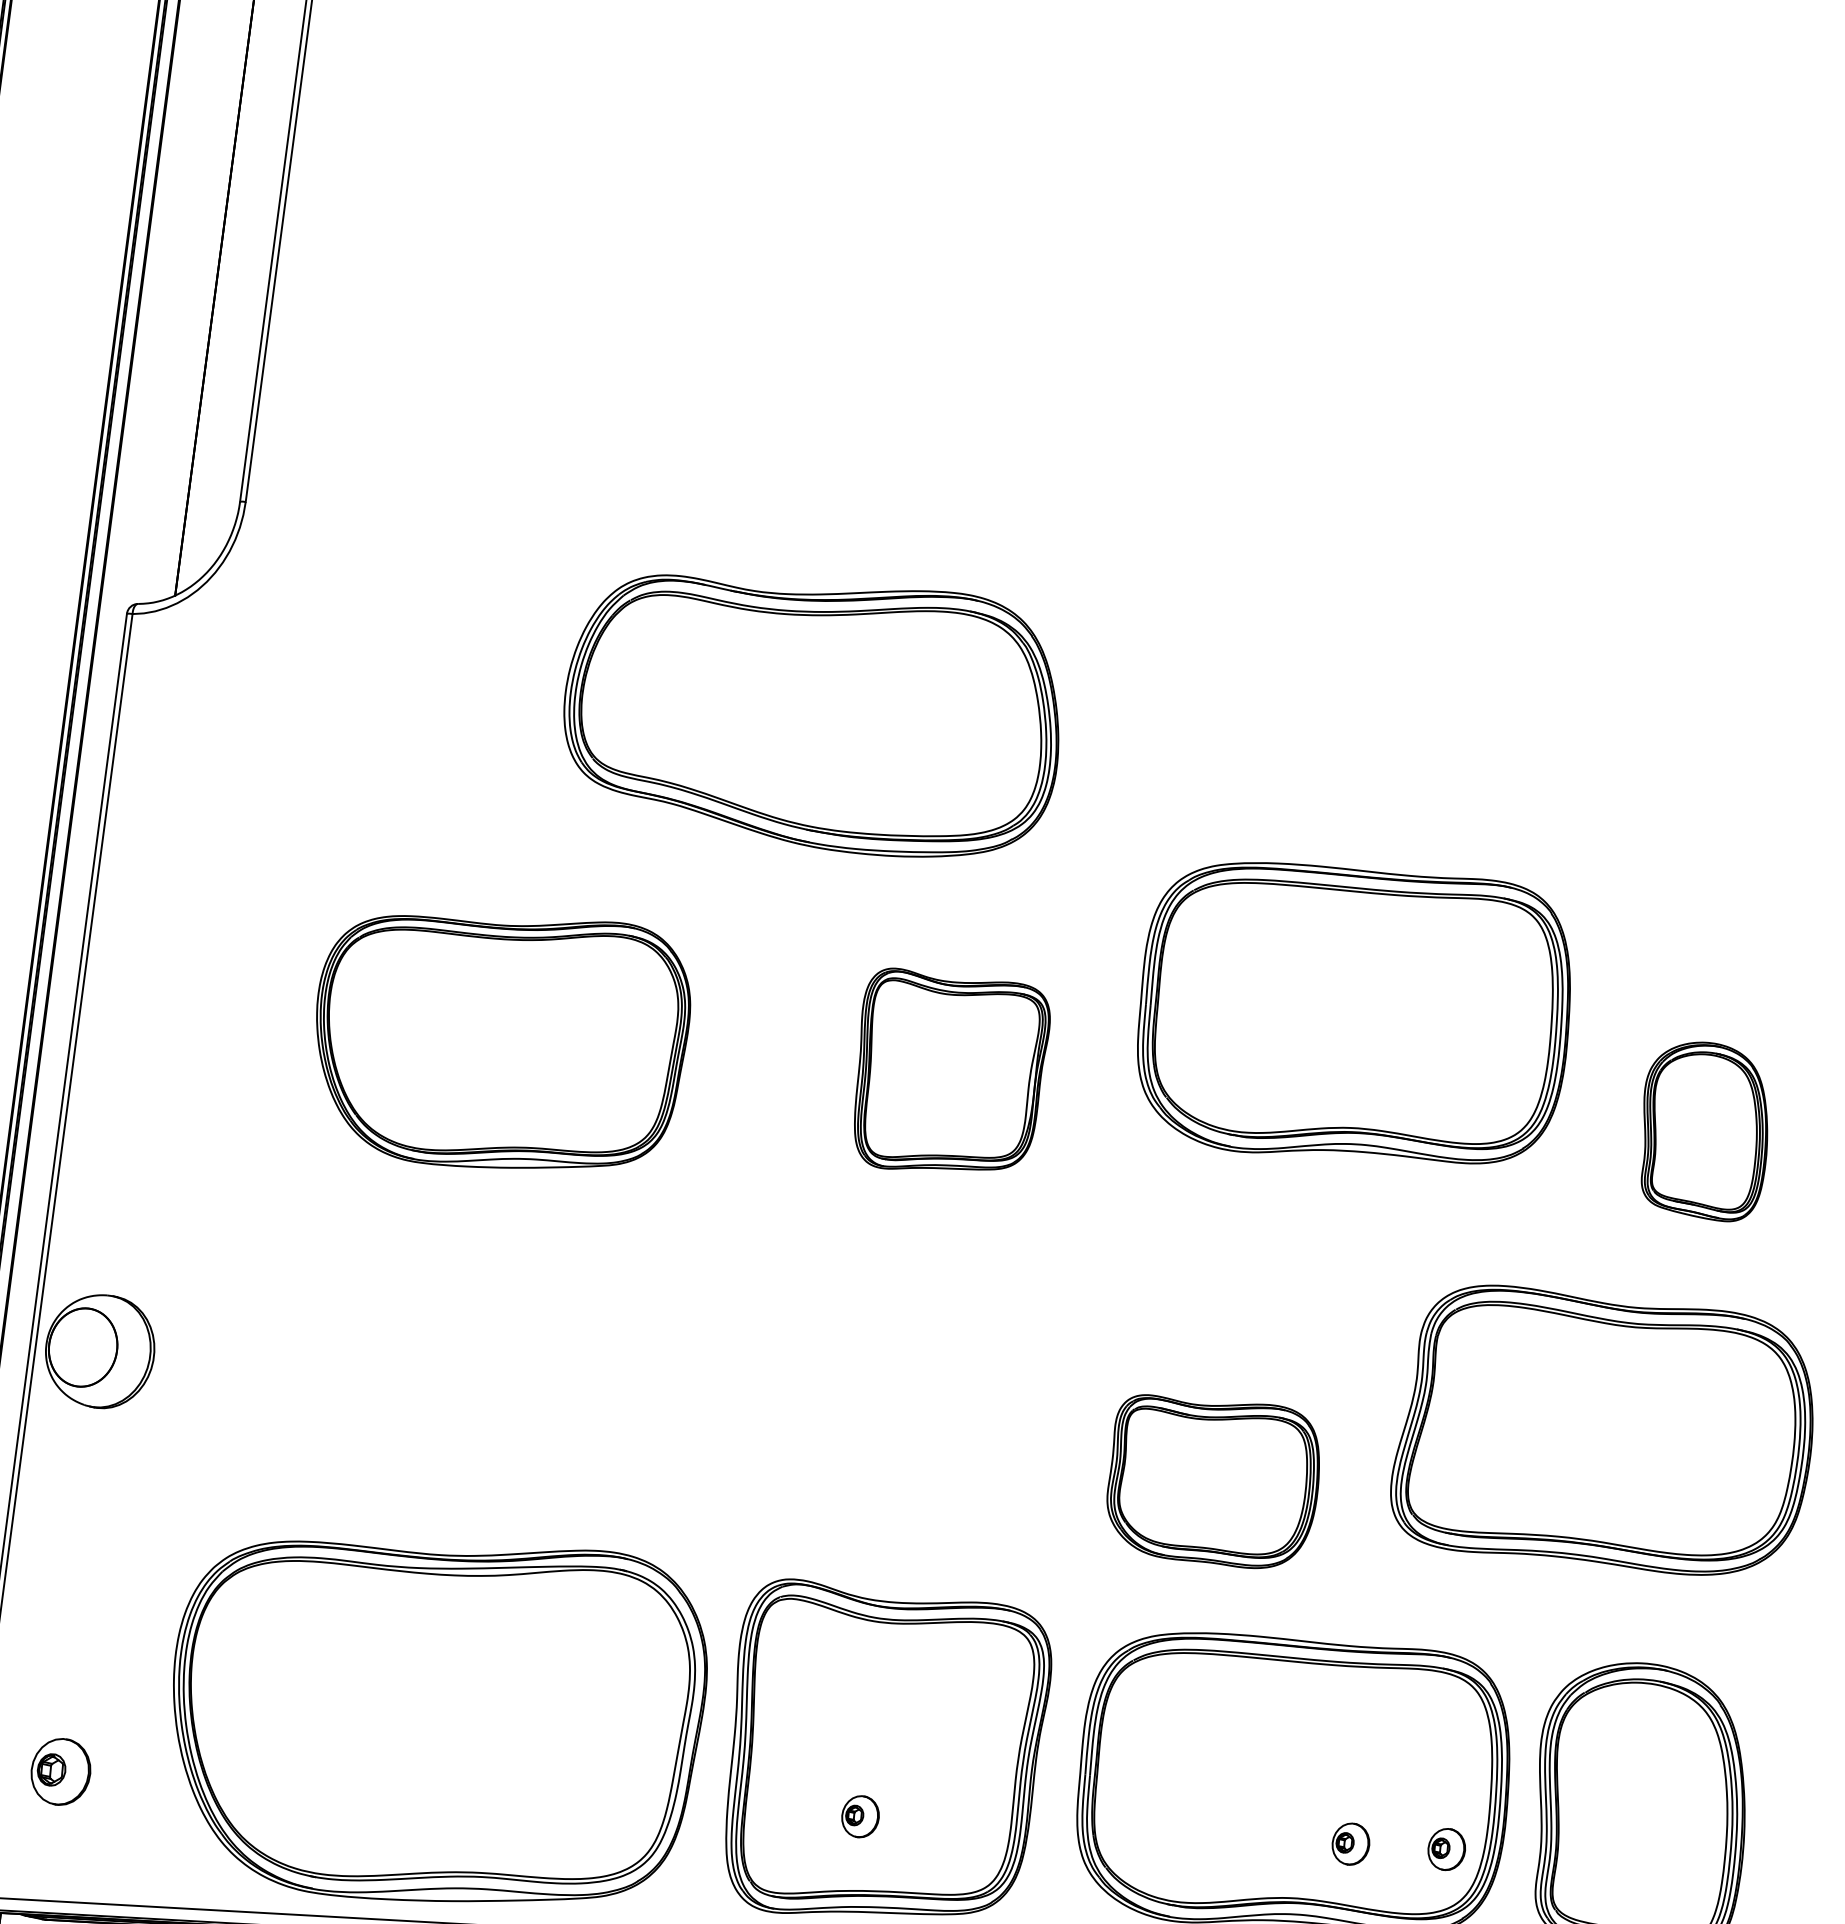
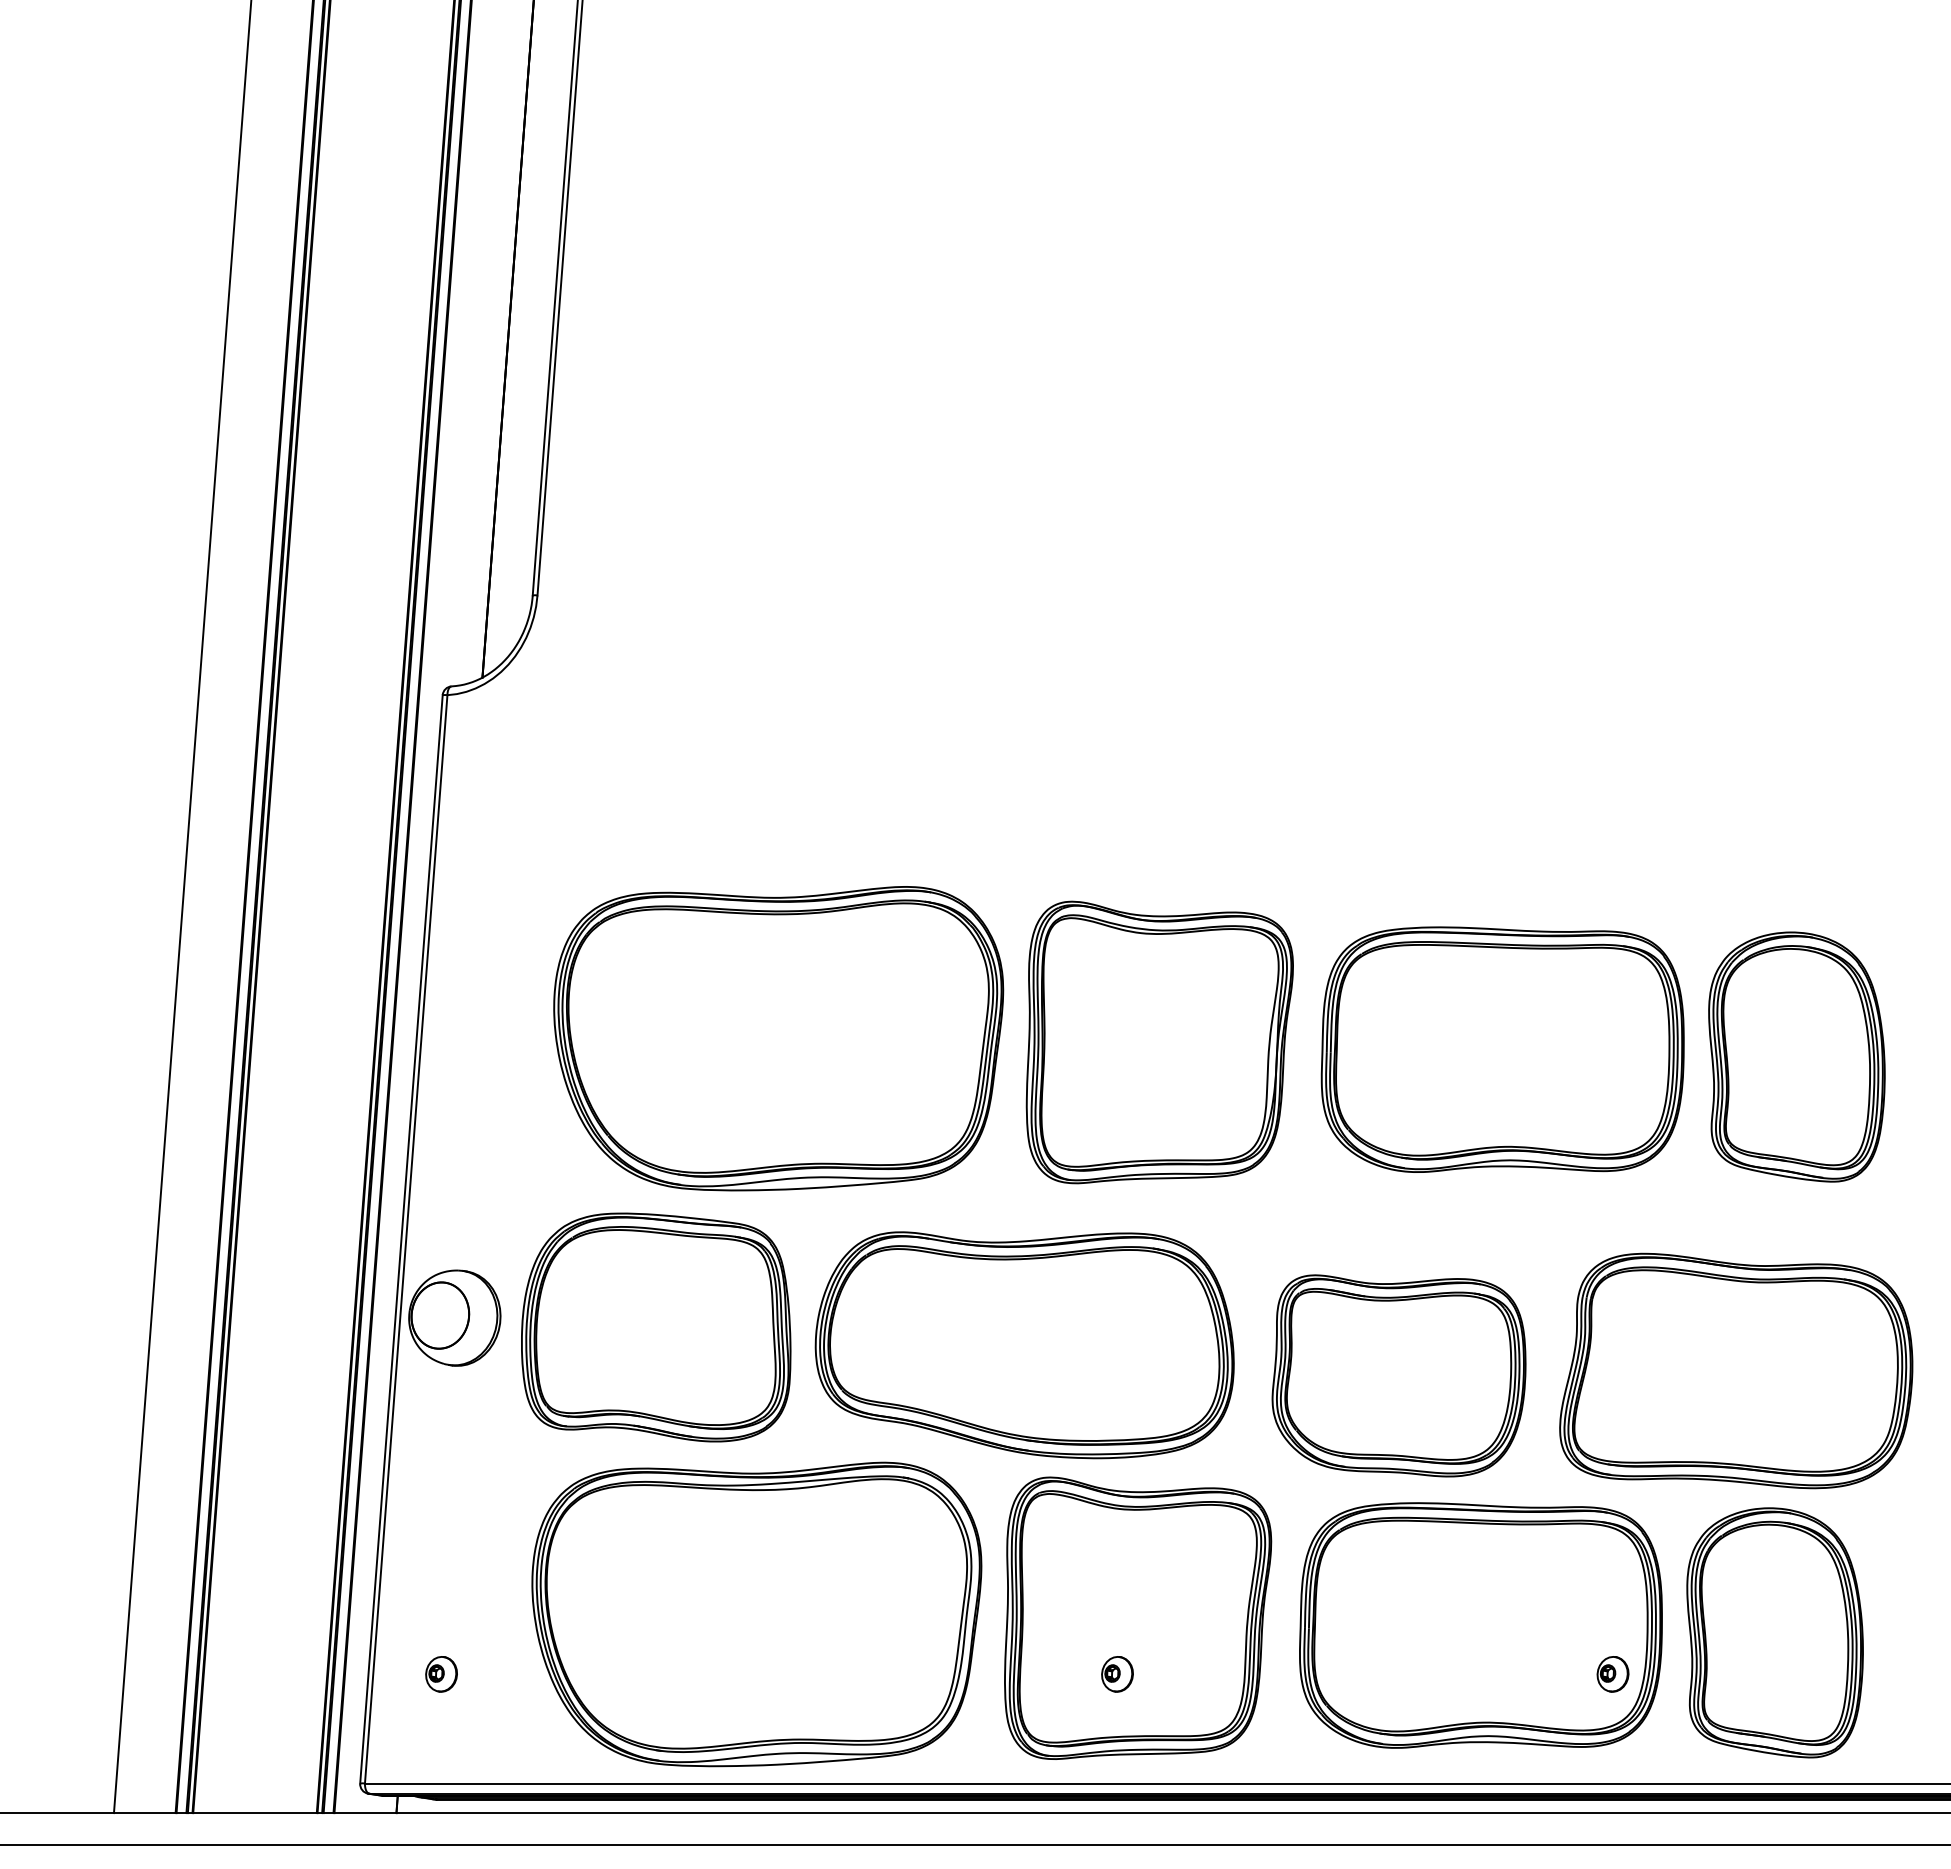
part: (811, 717) -> (1024, 1345), moved
part: (1354, 1012) -> (1502, 1049), moved
part: (501, 1042) -> (778, 1038), size x1.43
part: (952, 1072) -> (1159, 1042), size x1.67
part: (1704, 1130) -> (1796, 1056), size x1.67
part: (338, 1375) -> (656, 1327), added
part: (1603, 1430) -> (1736, 1370), moved
part: (1212, 1481) -> (1398, 1375), size x1.43
part: (60, 1772) -> (441, 1674), size x0.62
part: (1350, 1844) -> (1531, 1674), removed

